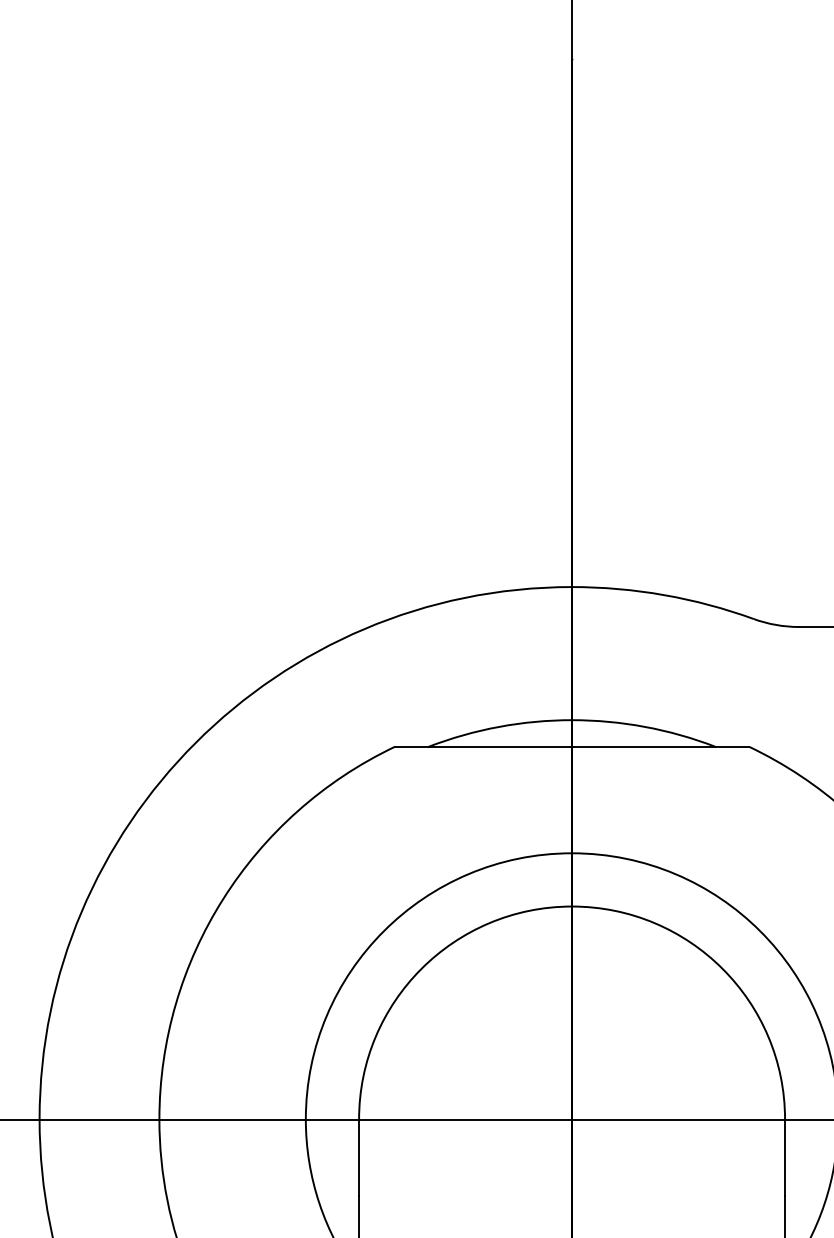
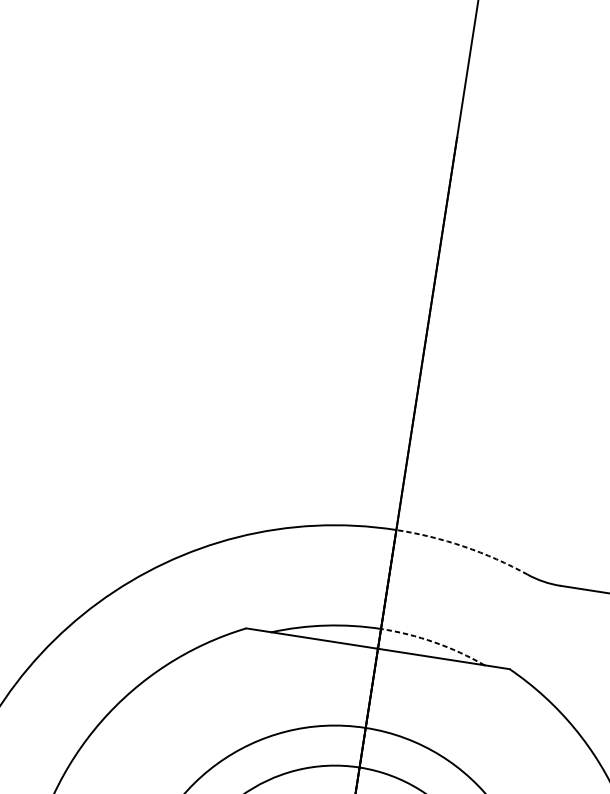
arc: (664, 595) -> (464, 546), solid -> dashed
arc: (644, 726) -> (434, 642), solid -> dashed

